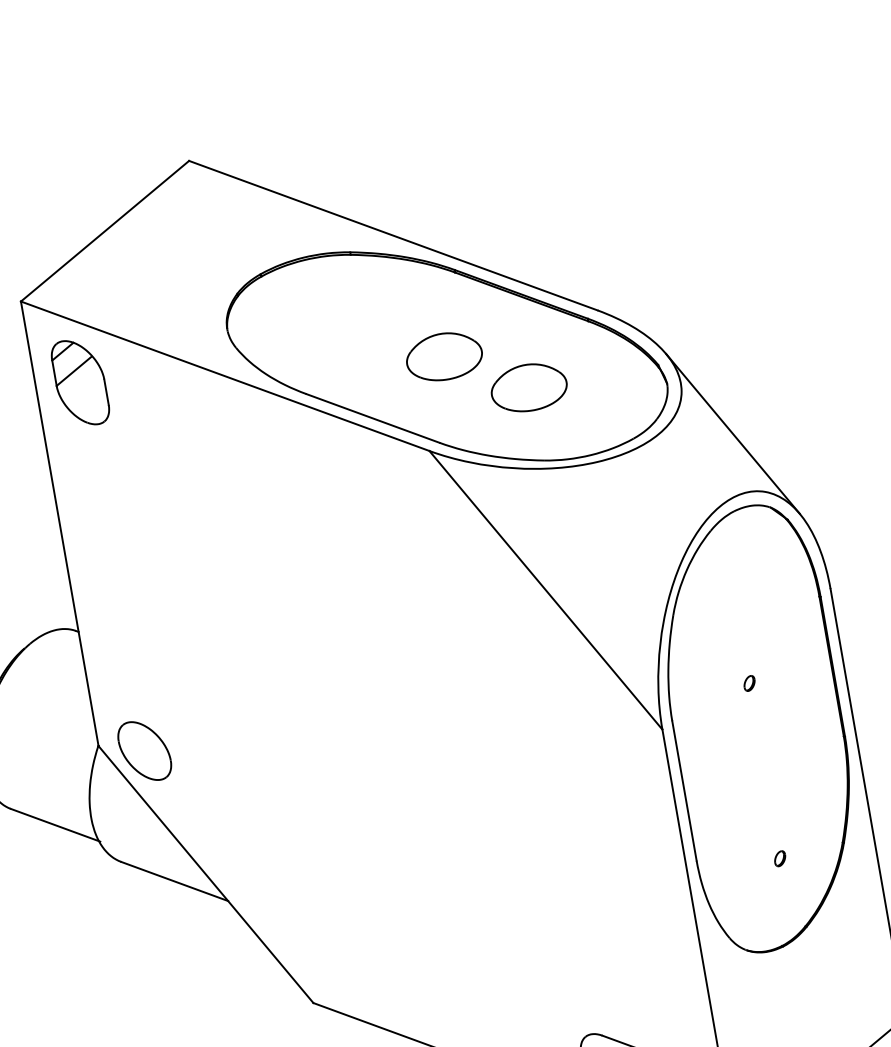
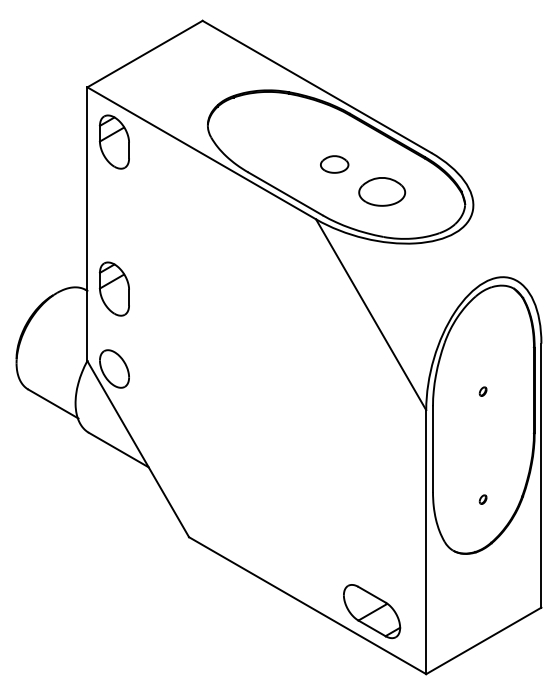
part: (443, 356) -> (334, 164), size x0.6
line: (731, 433) -> (498, 240), removed
part: (120, 620) -> (113, 288), added

